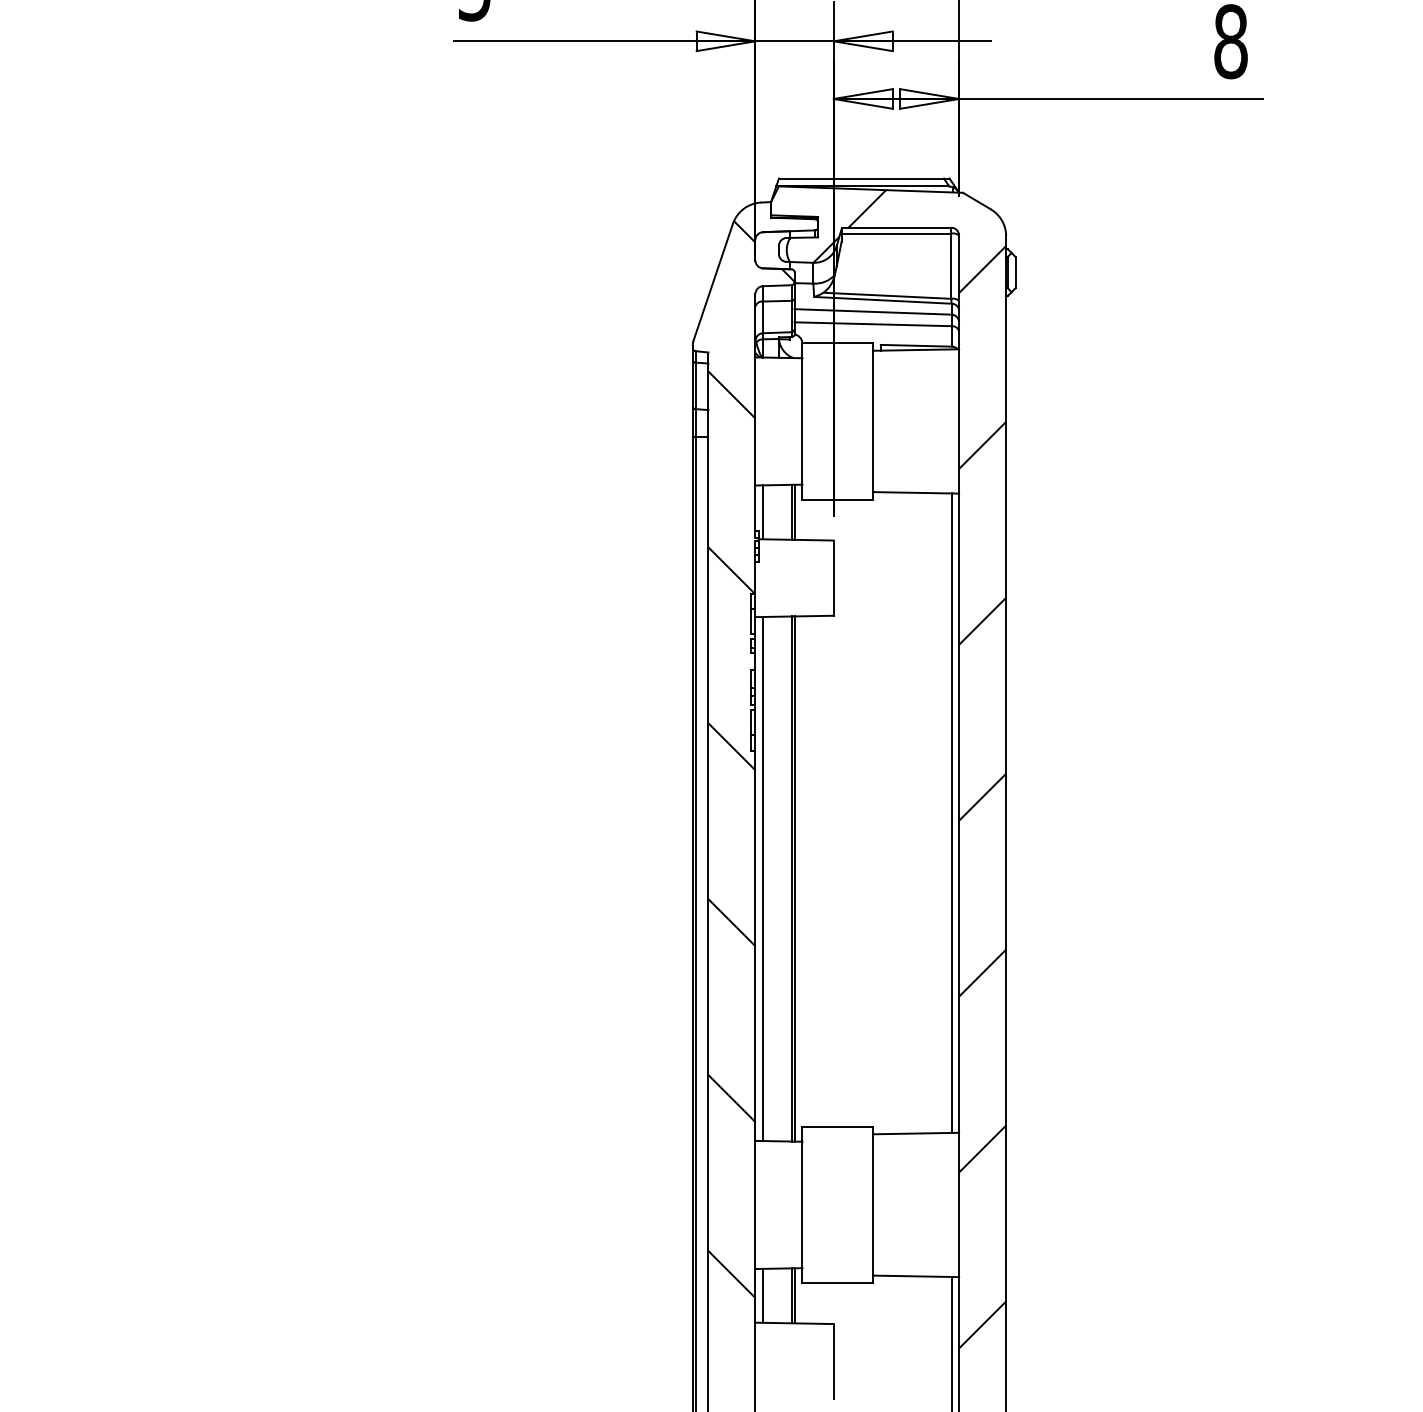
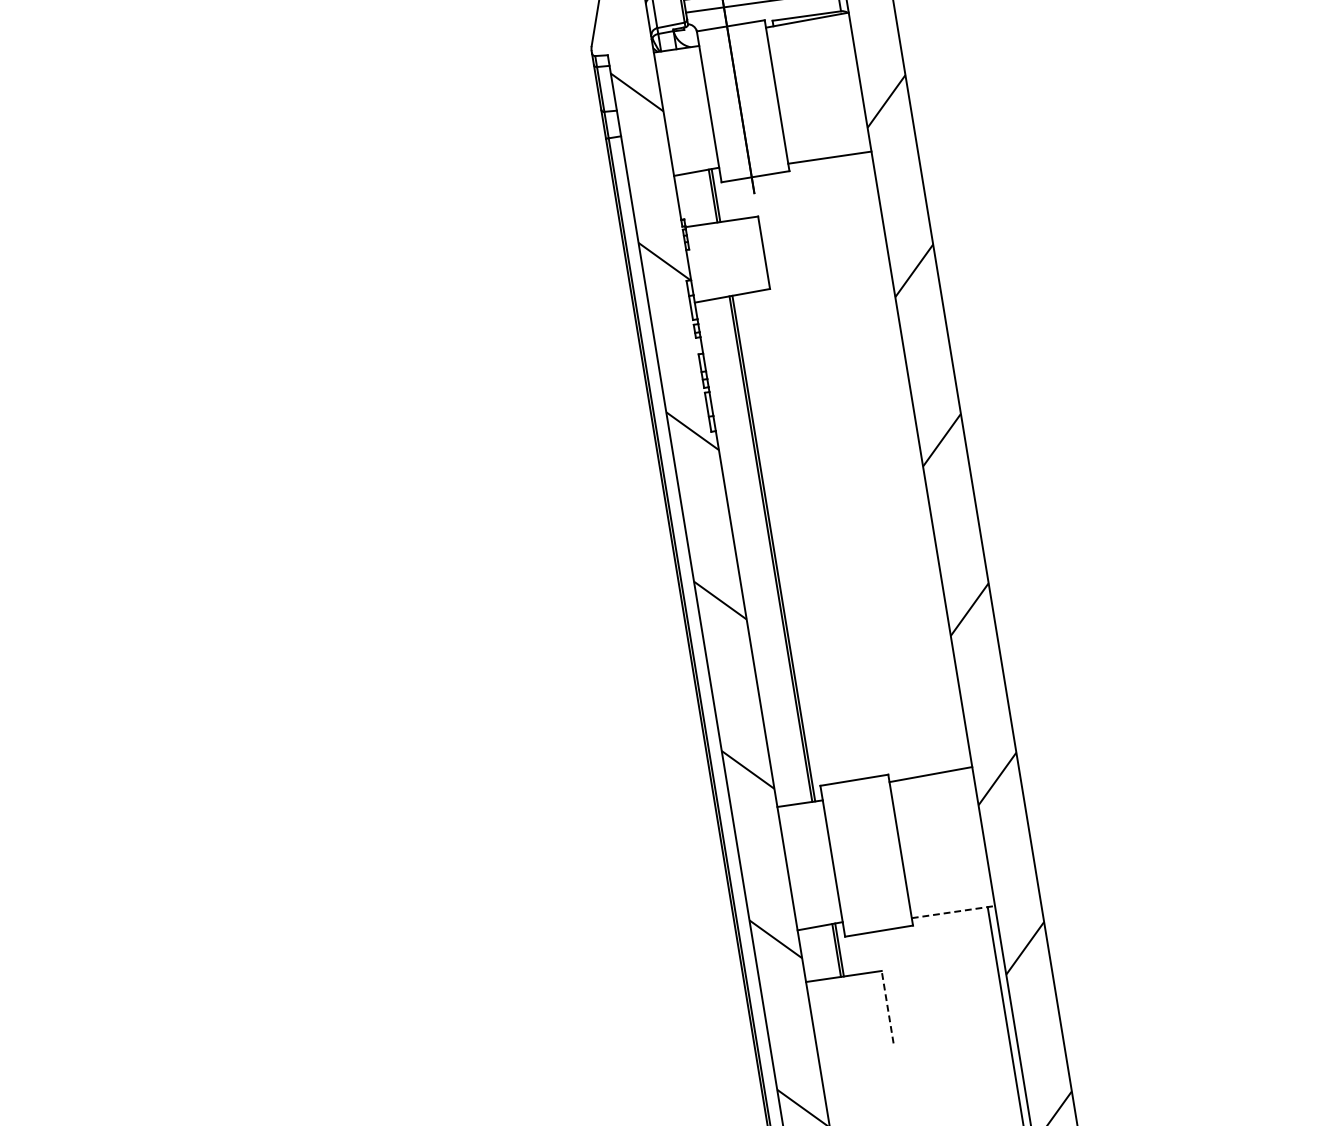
line: (762, 512) -> (685, 200), removed
line: (951, 812) -> (914, 459), removed
line: (762, 879) -> (742, 554), removed
line: (916, 1276) -> (953, 912), solid -> dashed
line: (762, 1295) -> (808, 954), removed
line: (833, 1361) -> (887, 1007), solid -> dashed

